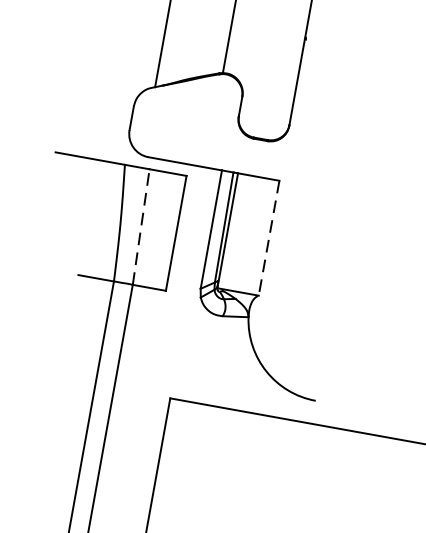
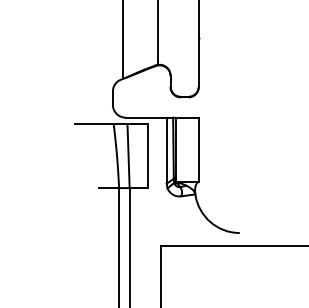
line: (141, 225) -> (128, 155), dashed -> solid
line: (268, 239) -> (198, 150), dashed -> solid

